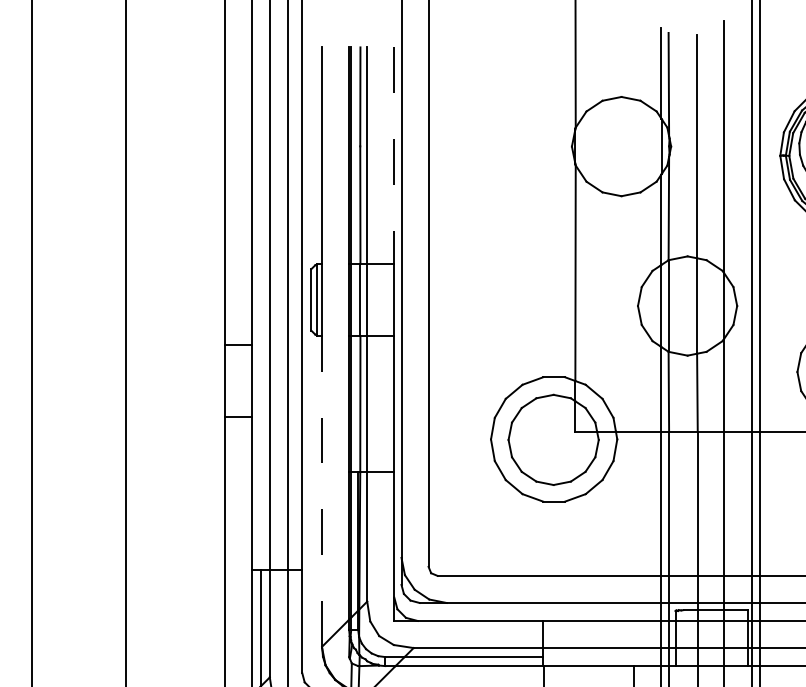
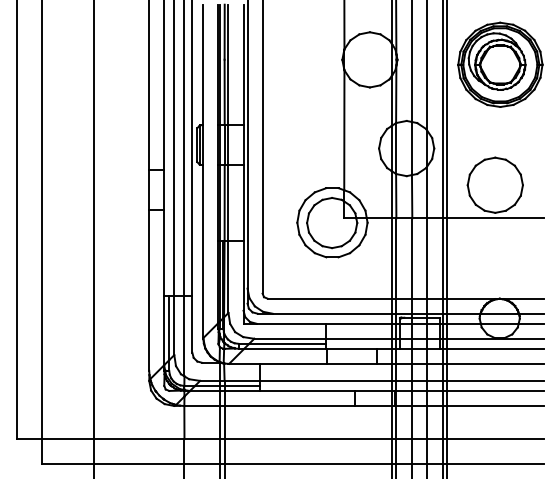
line: (394, 156) -> (243, 65), dashed -> solid
line: (322, 491) -> (203, 251), dashed -> solid

